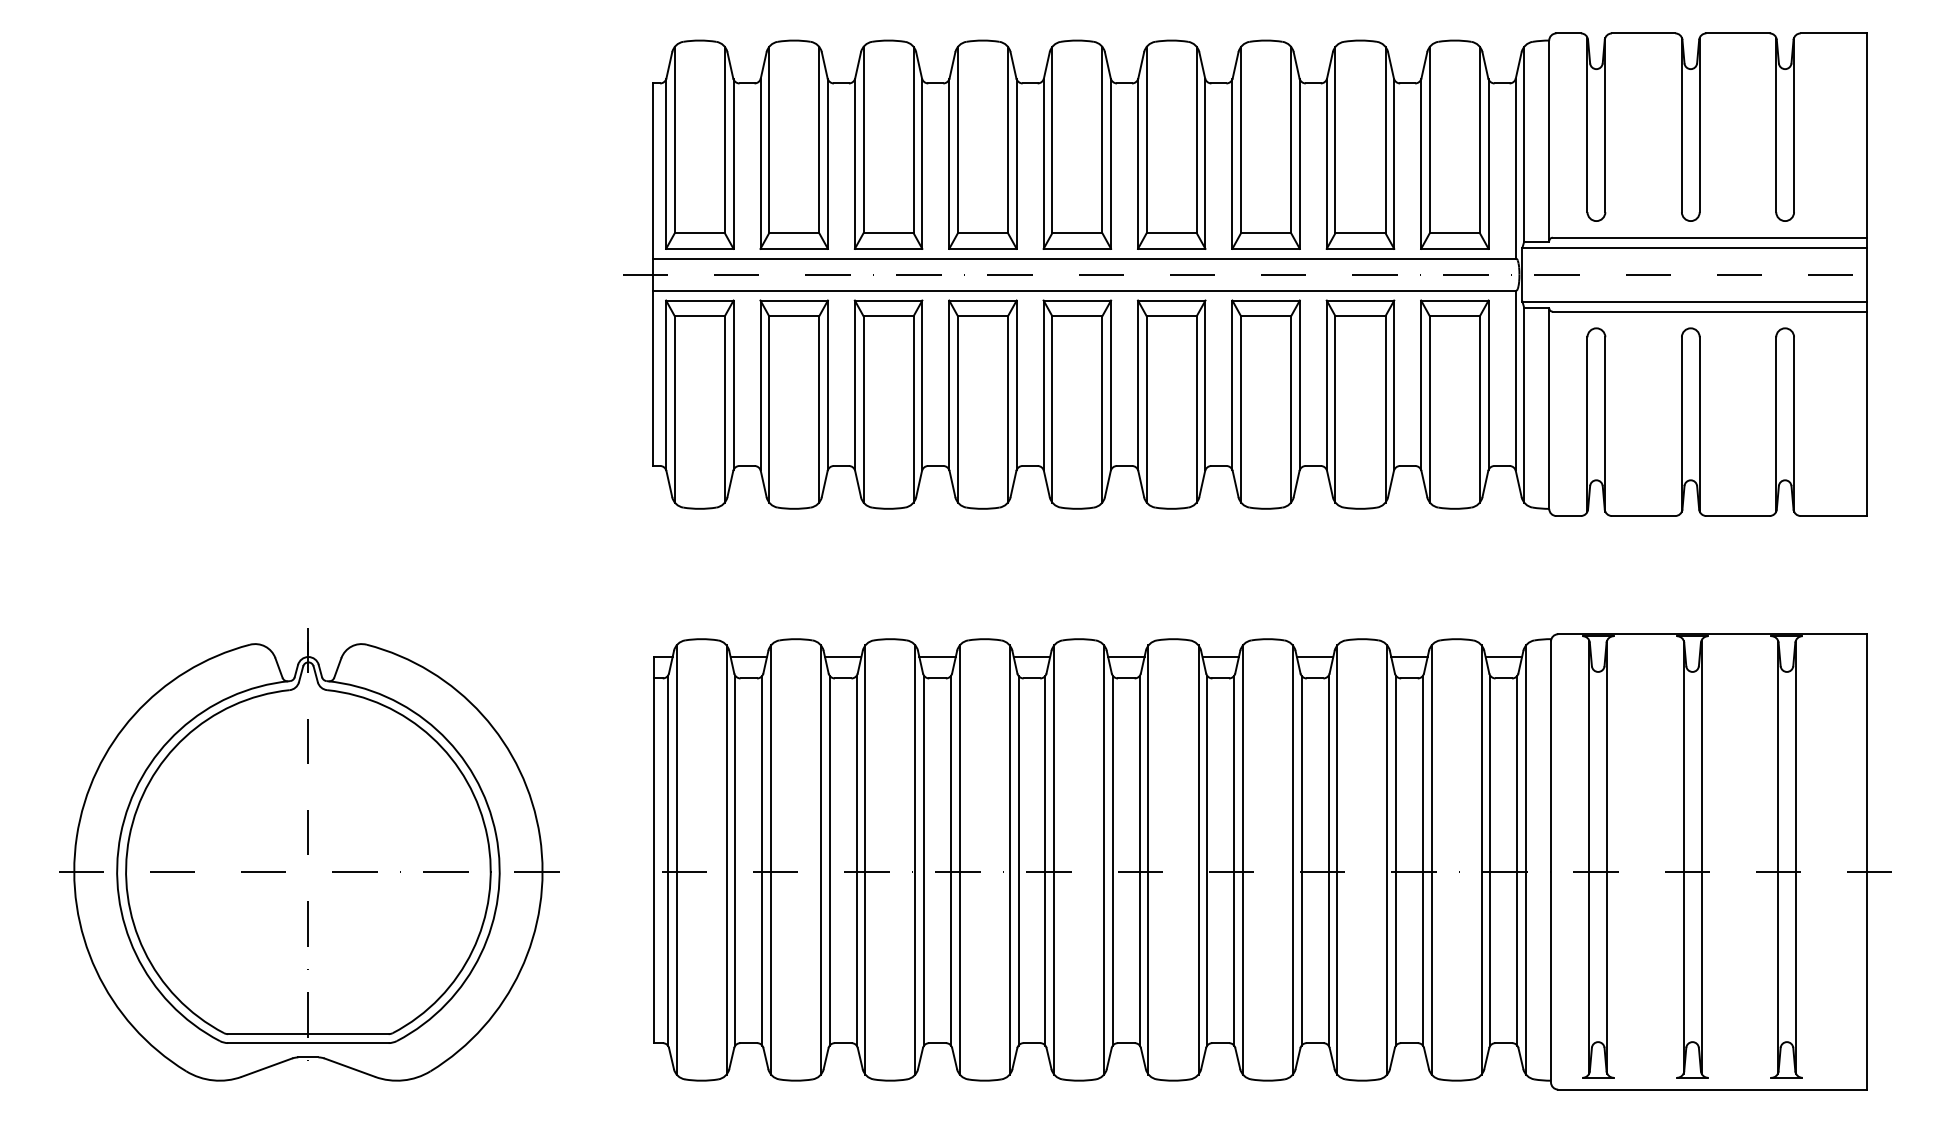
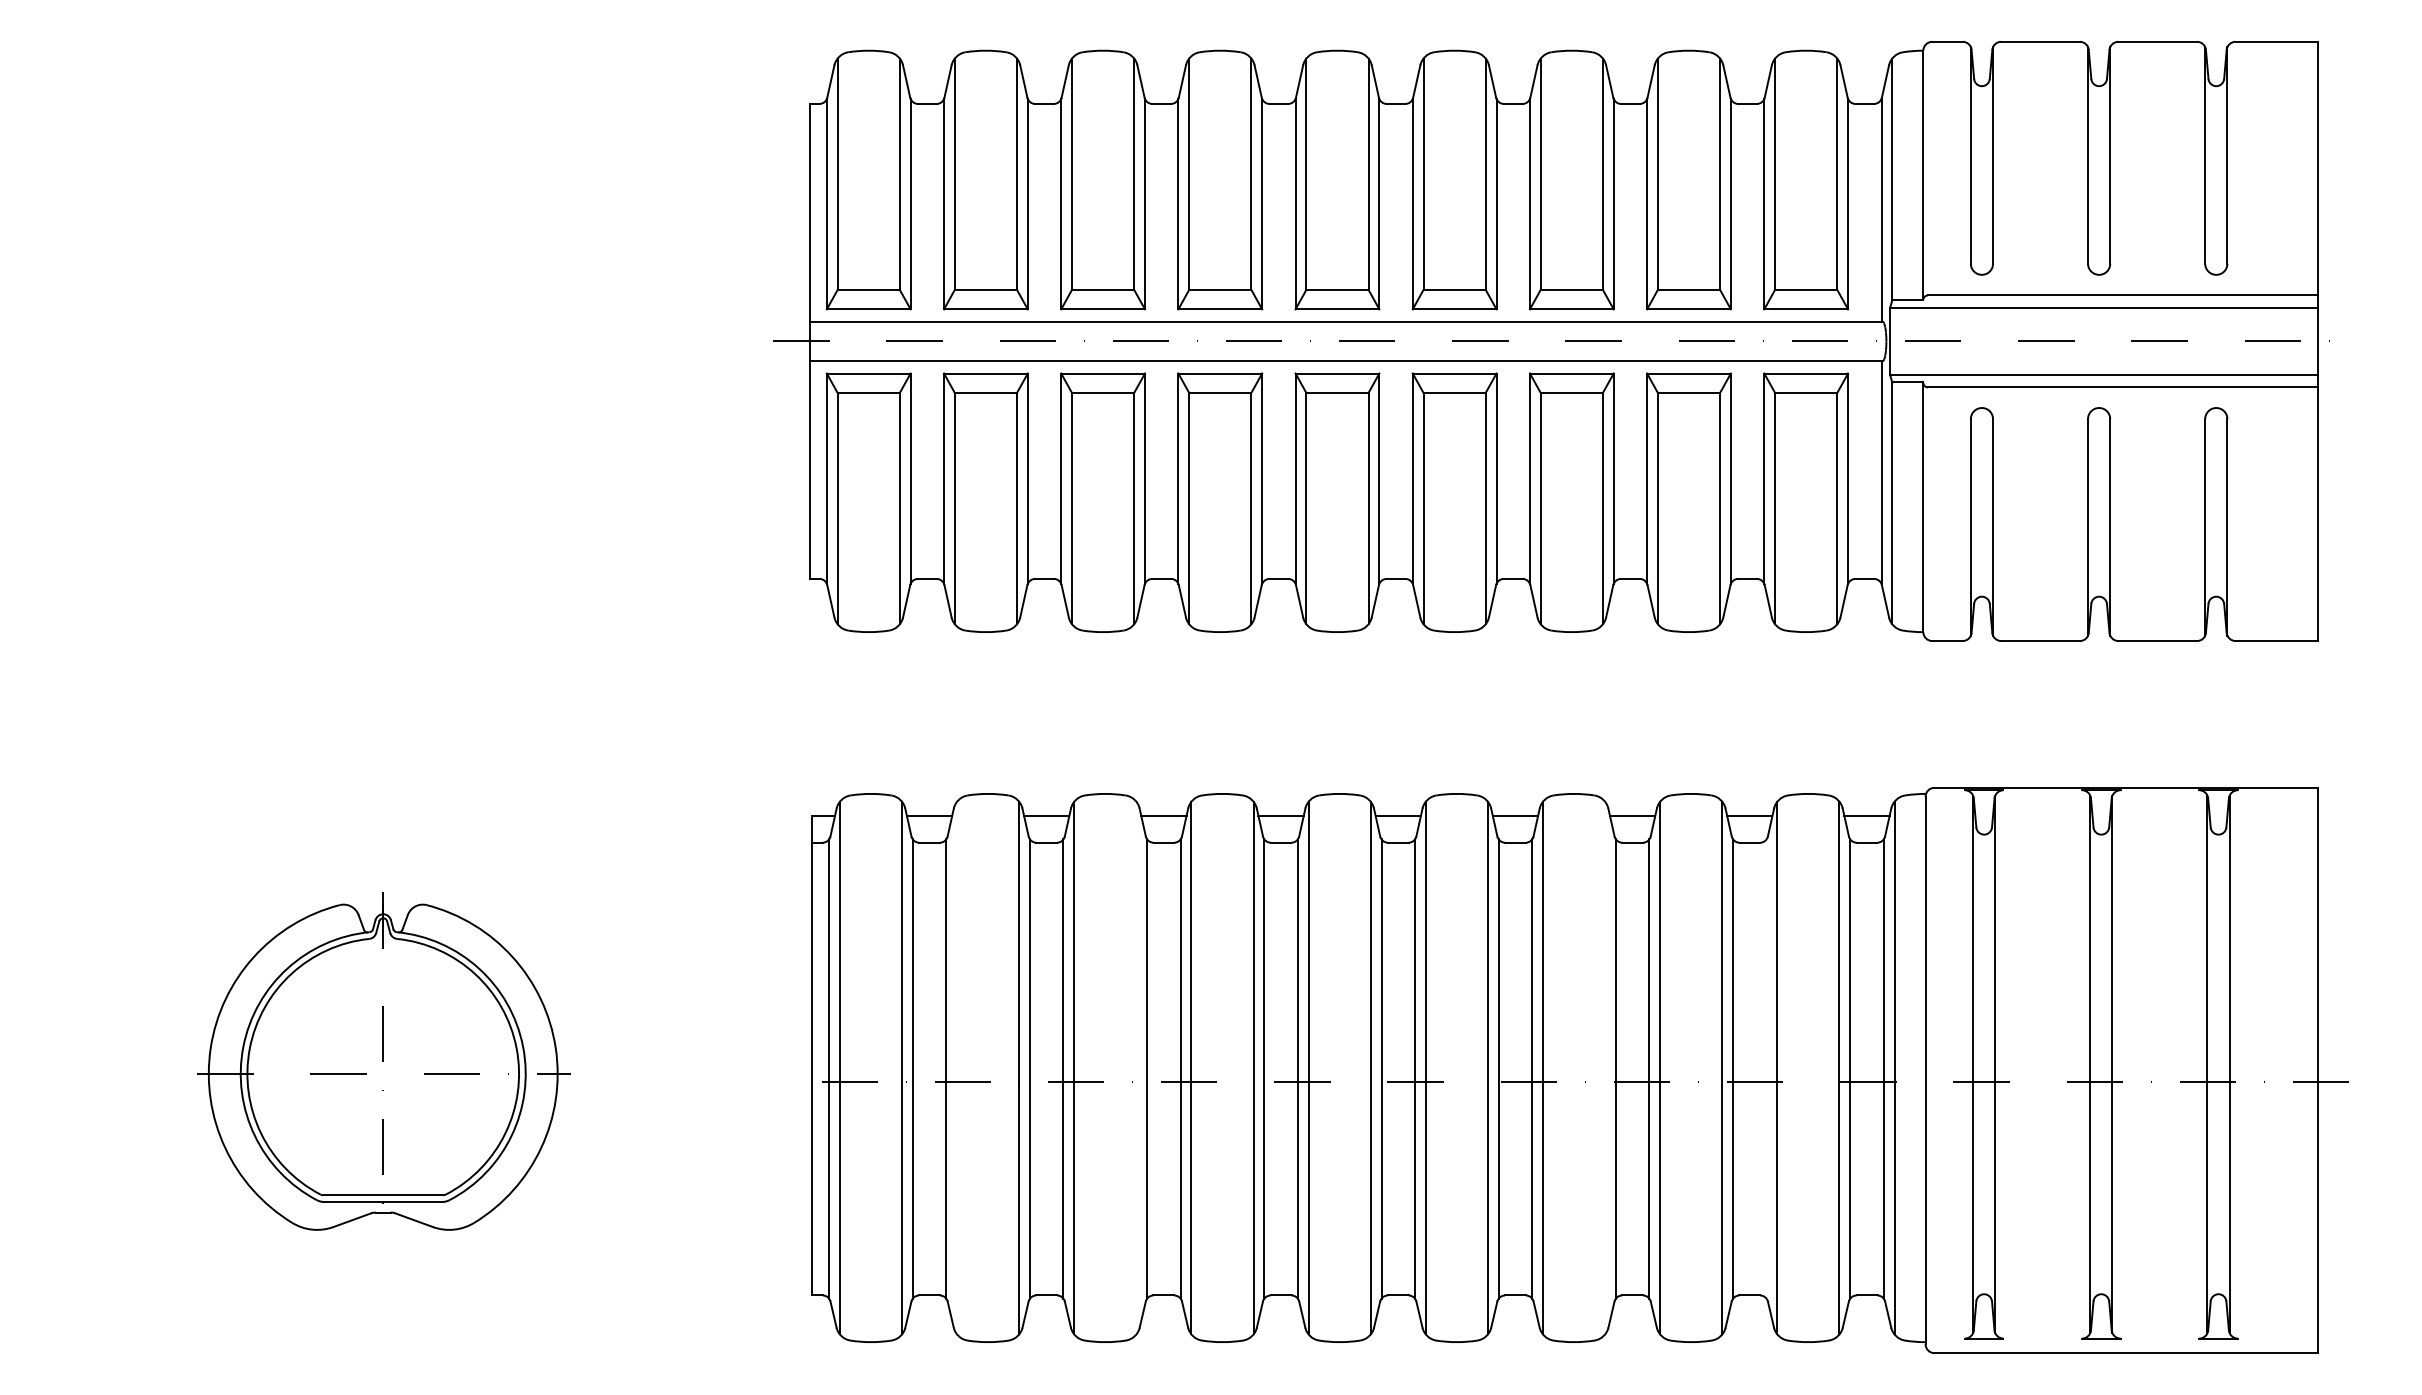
part: (309, 854) -> (383, 1061), size x0.6
line: (771, 859) -> (957, 1067), removed
line: (915, 859) -> (1136, 1067), removed
line: (1293, 859) -> (1605, 1067), removed
line: (1422, 860) -> (1766, 1068), removed

